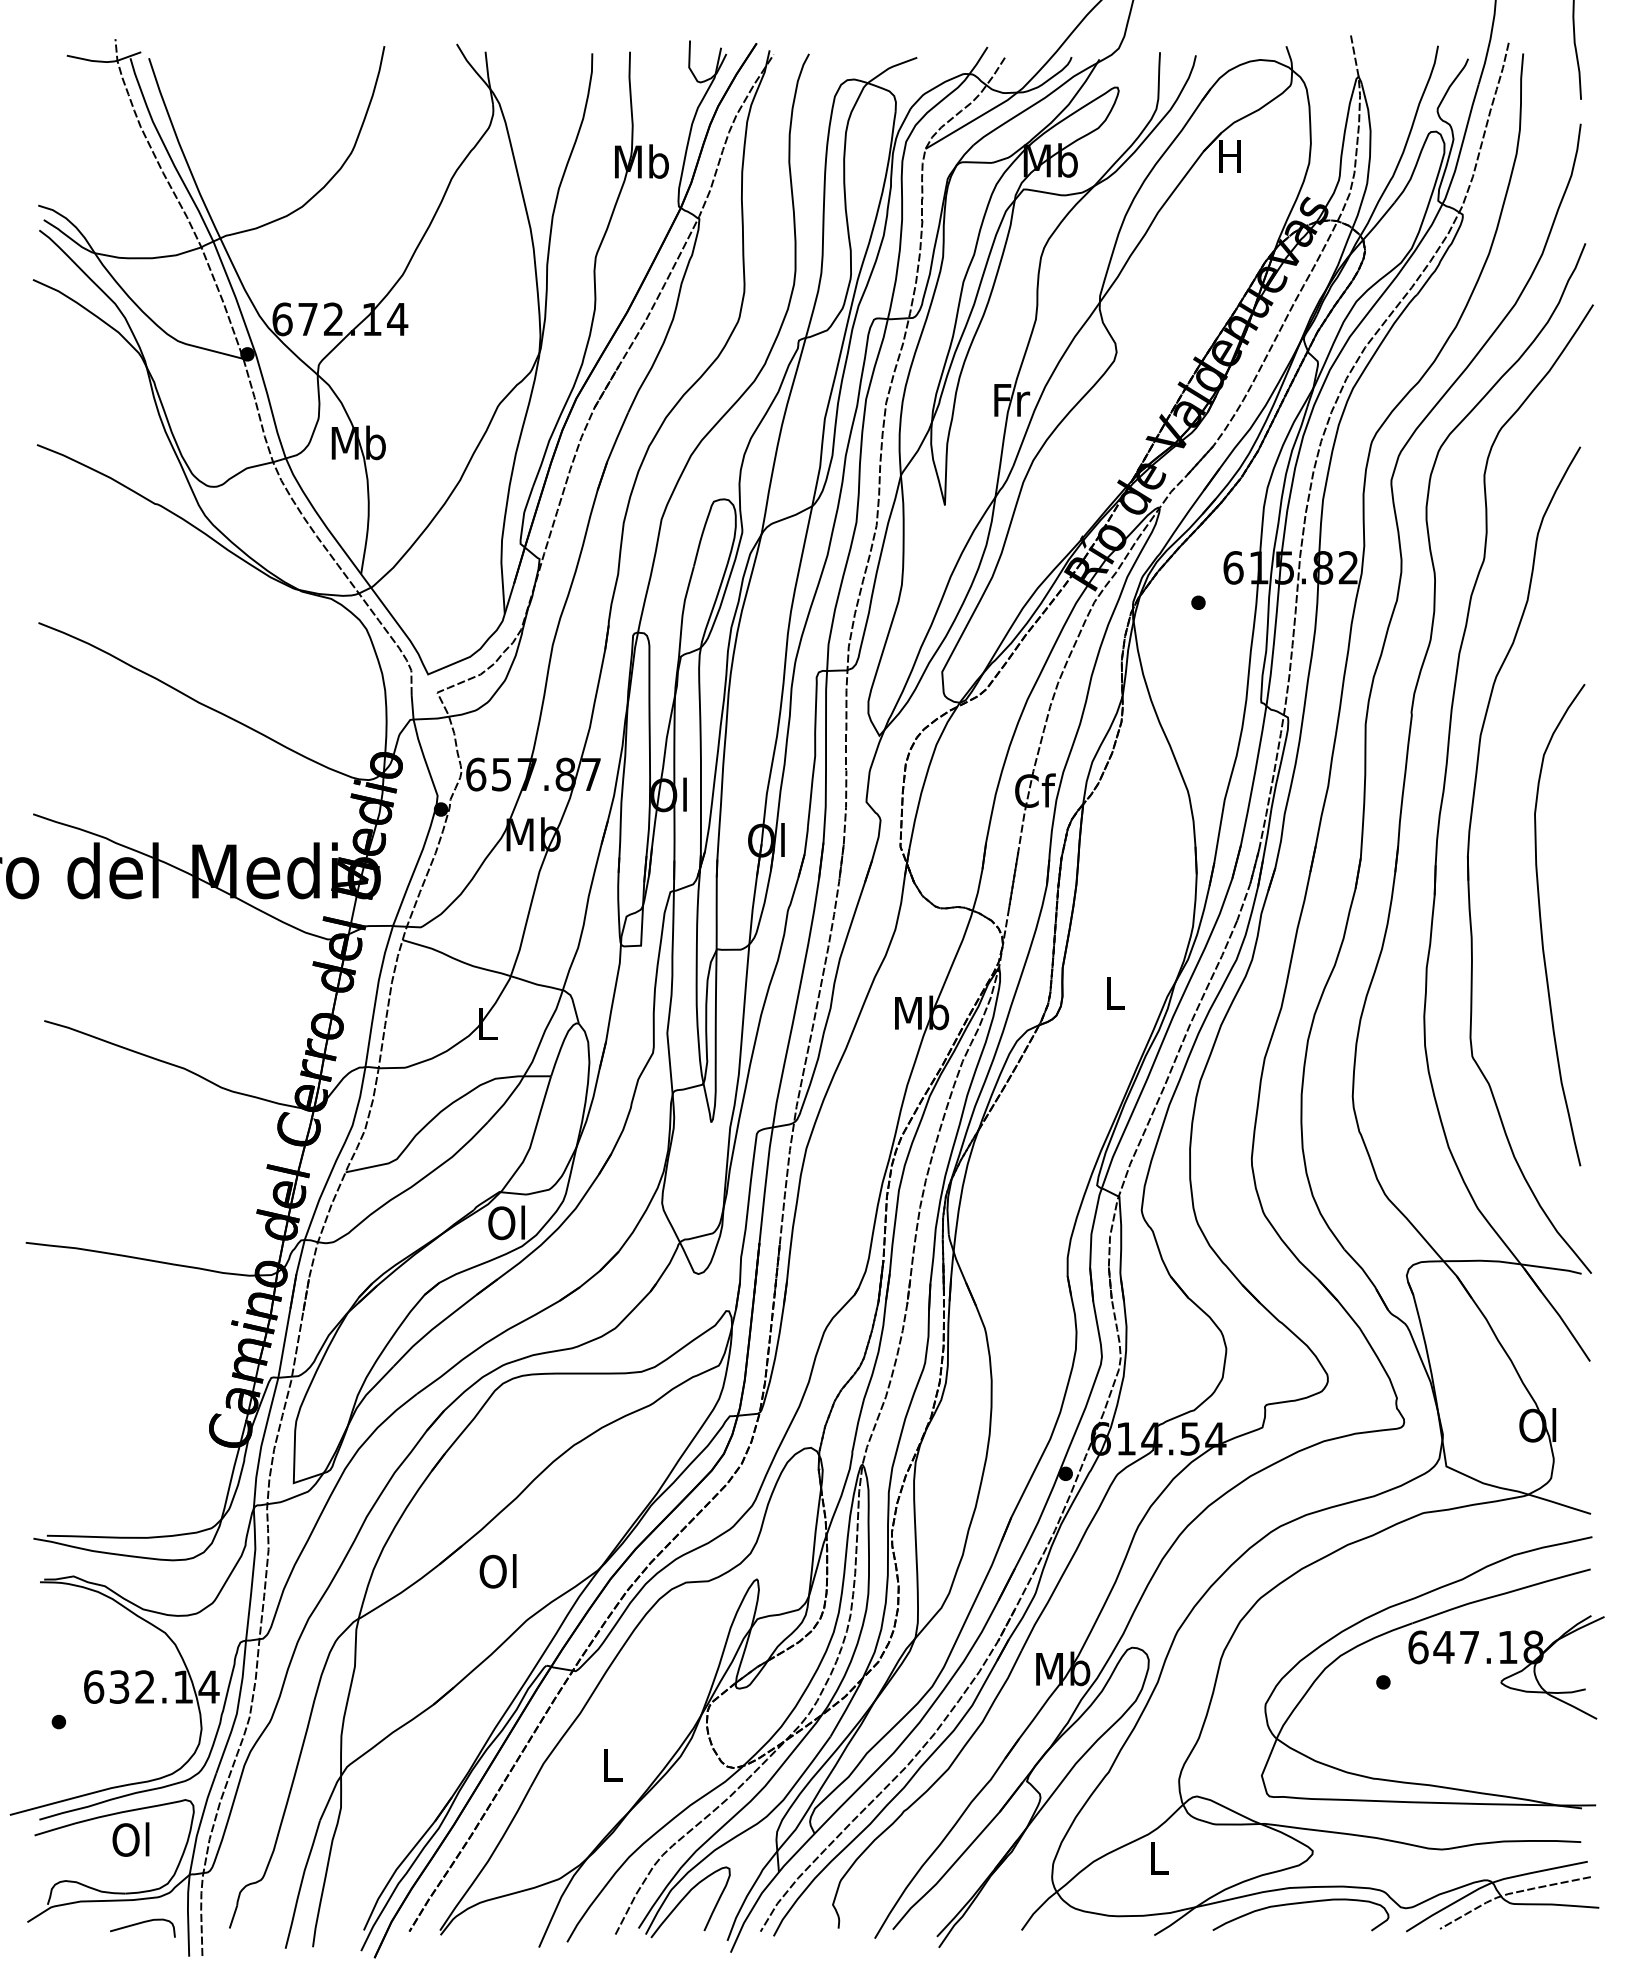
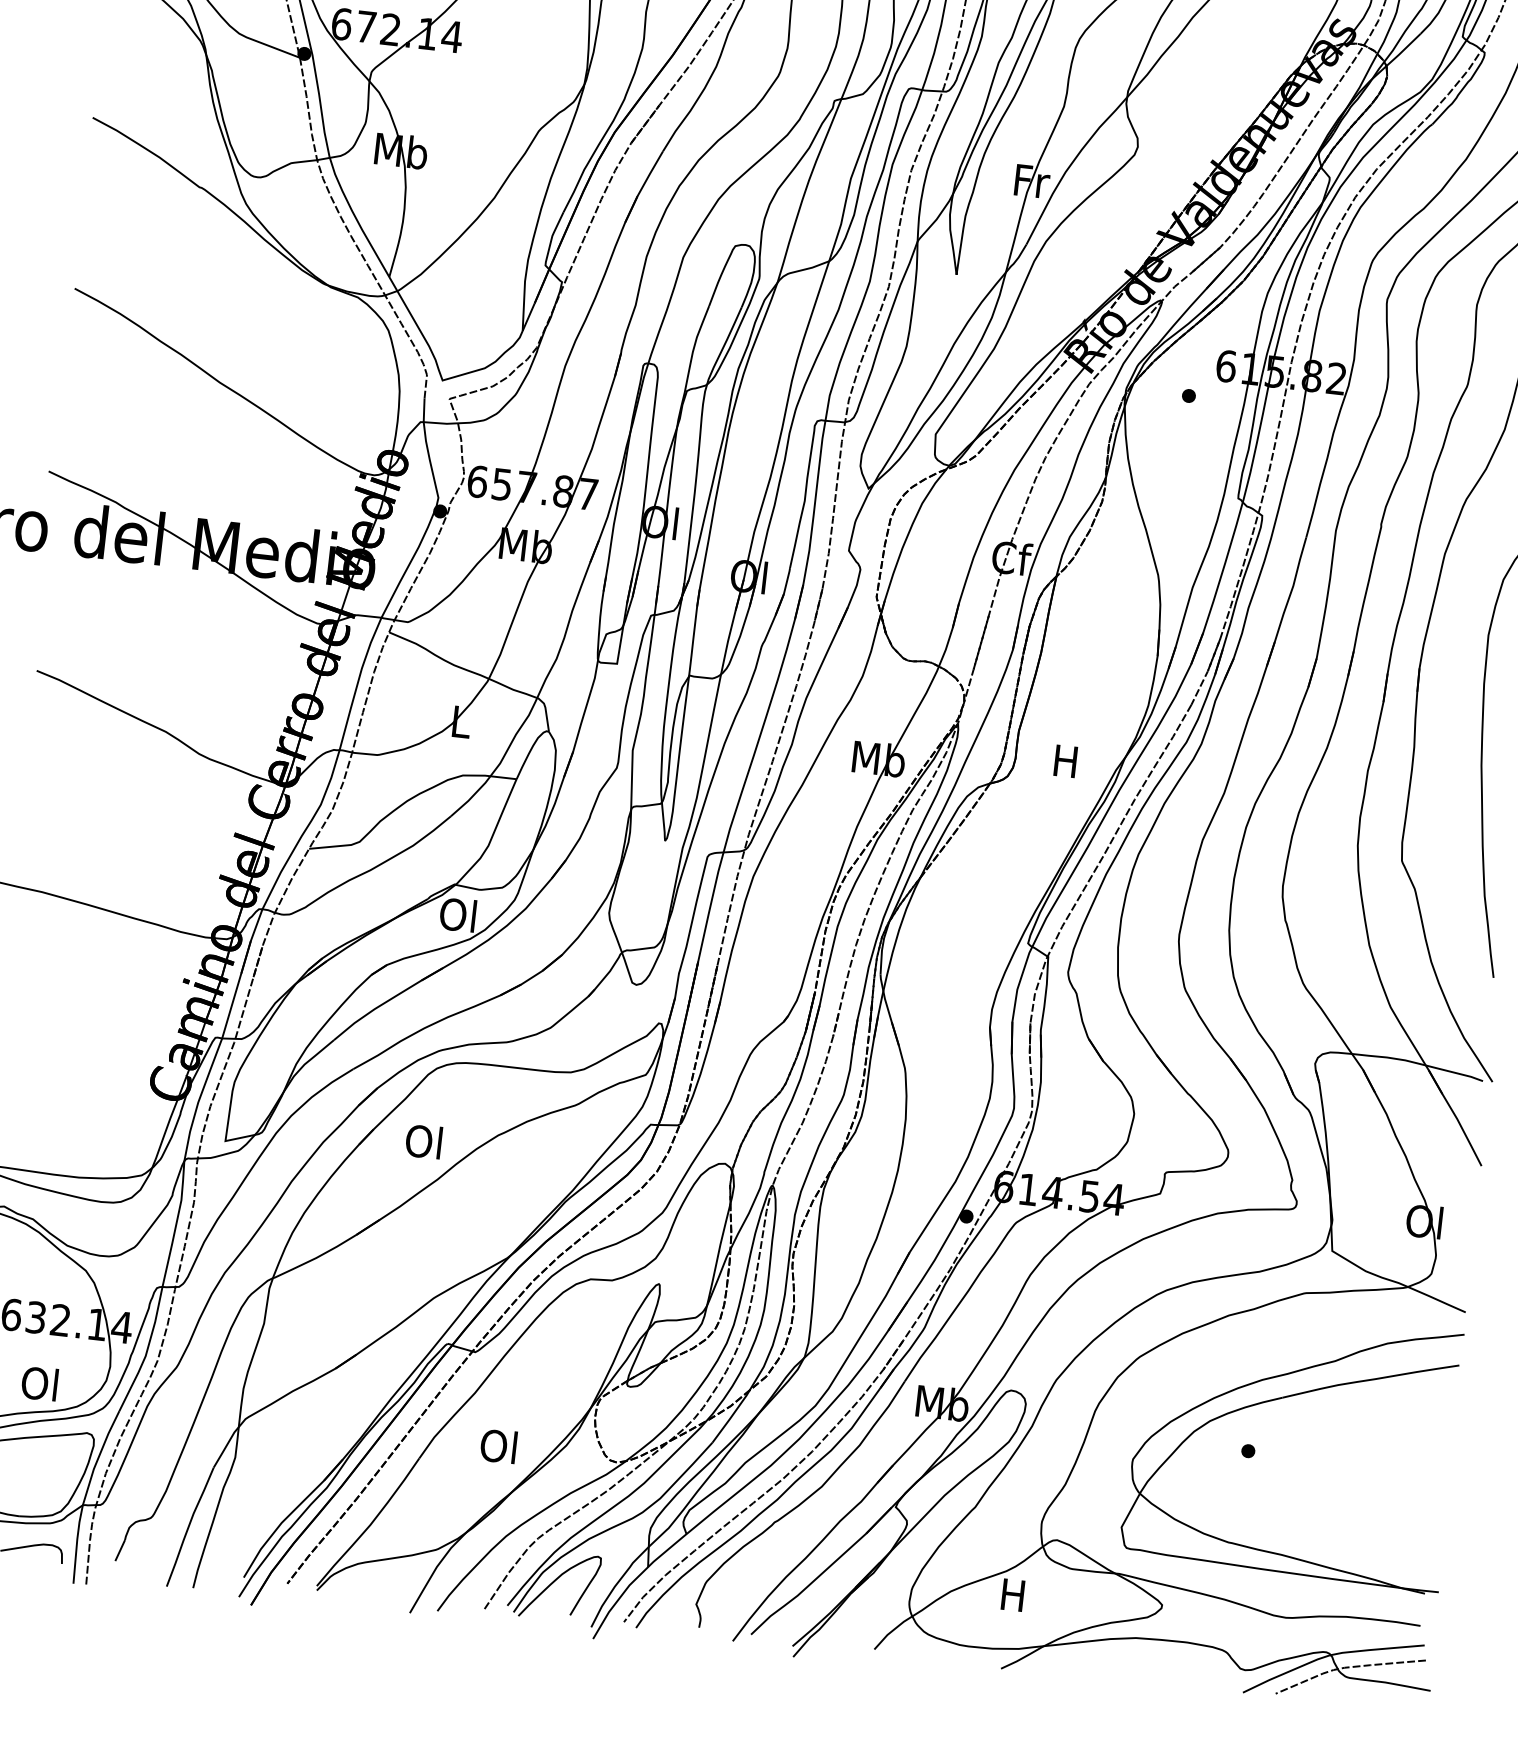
text: (1114, 993) -> (1065, 761), L -> H
text: (497, 1571) -> (423, 1141), moved
part: (1506, 1667) -> (1367, 1450), removed
text: (610, 1765) -> (498, 1446), L -> Ol
text: (130, 1839) -> (39, 1383), moved
text: (1157, 1858) -> (1012, 1595), L -> H
curve: (1297, 1904) -> (1141, 1654), removed

